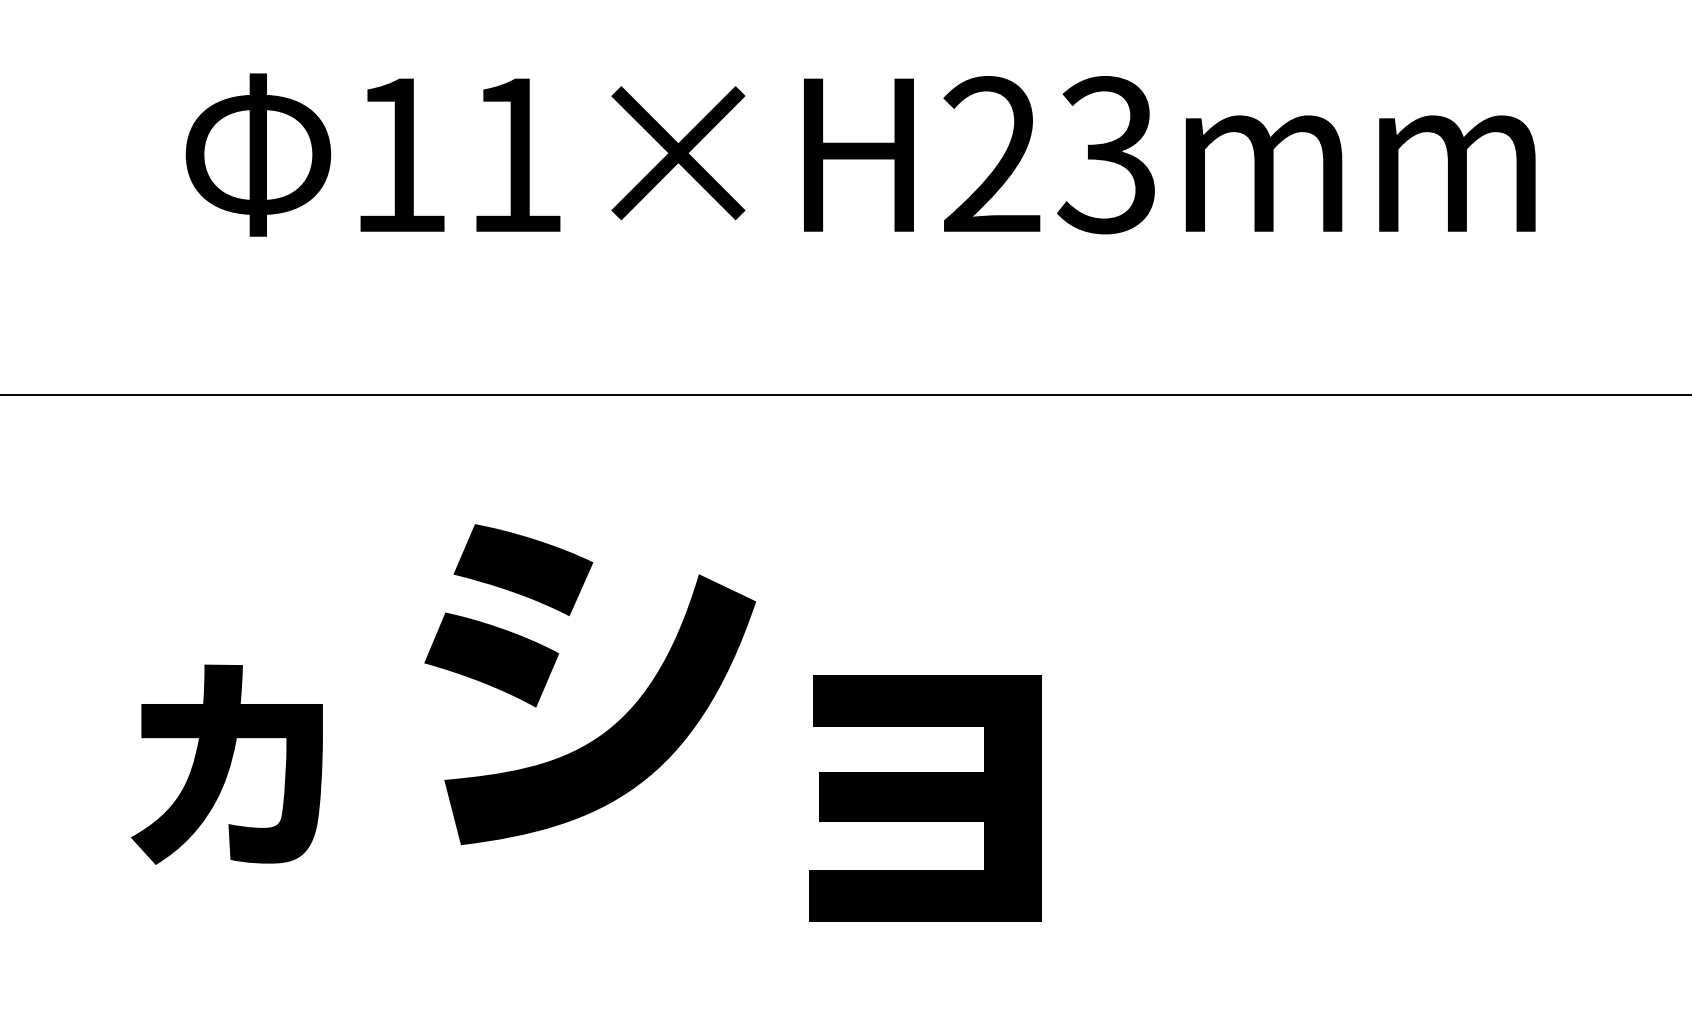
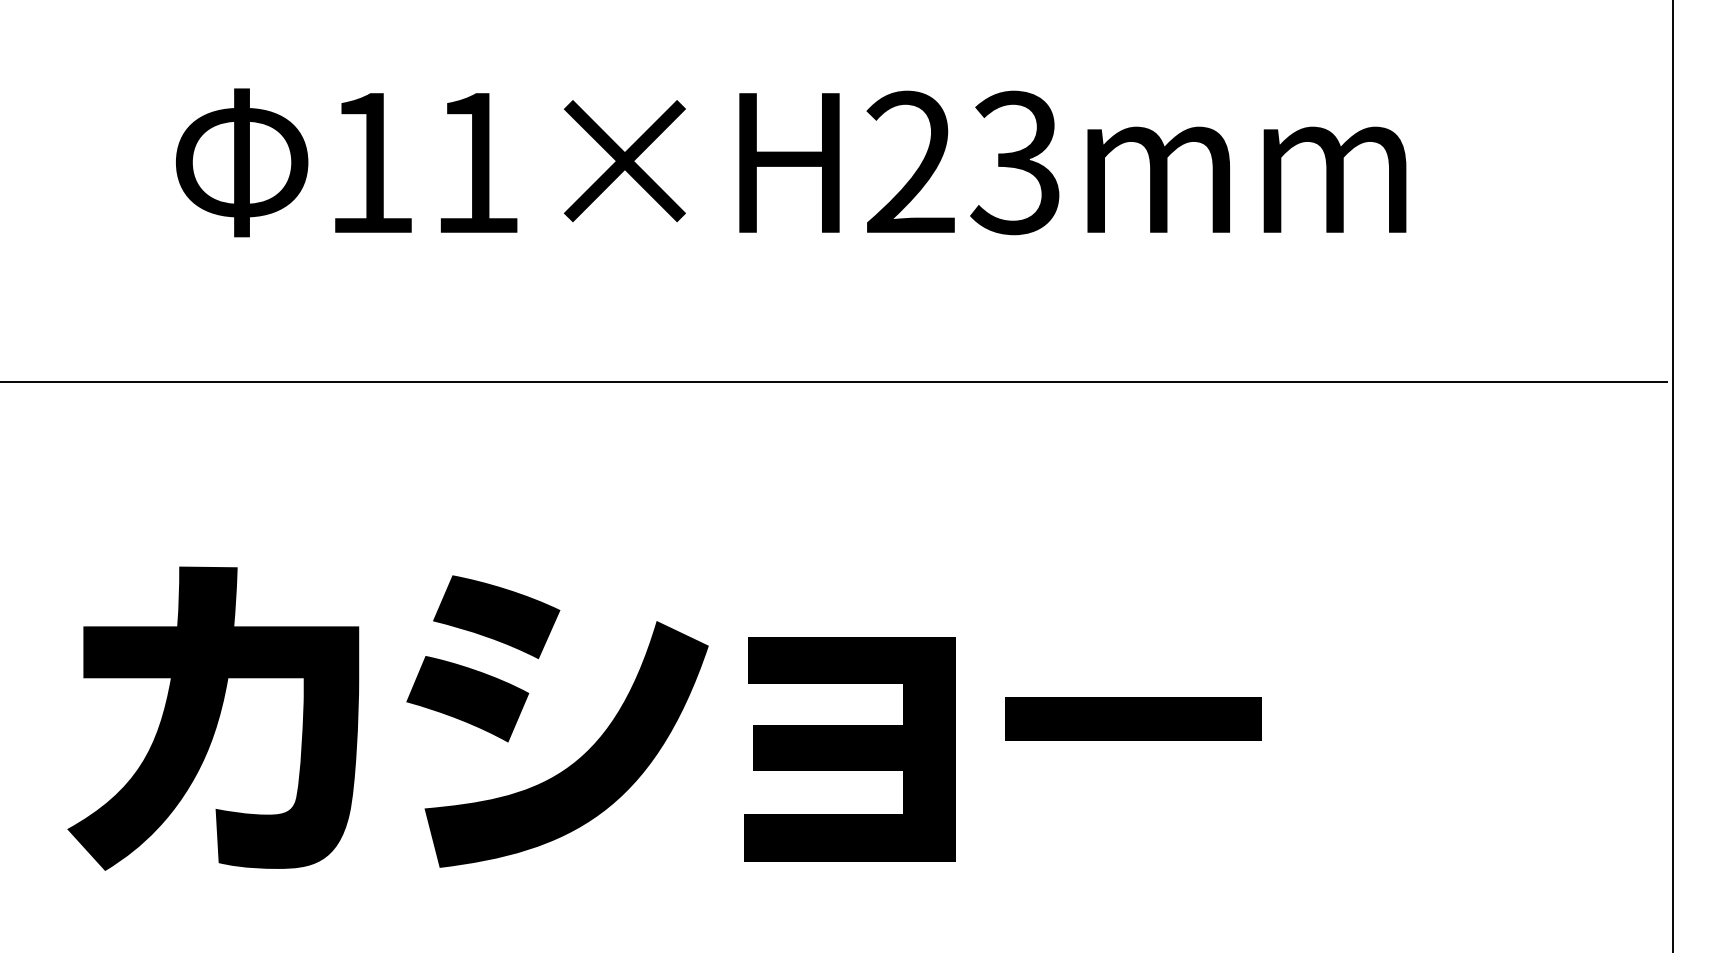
part: (553, 666) -> (524, 705), moved
part: (227, 764) -> (213, 718), size x1.67
part: (1236, 764) -> (1133, 718), added

